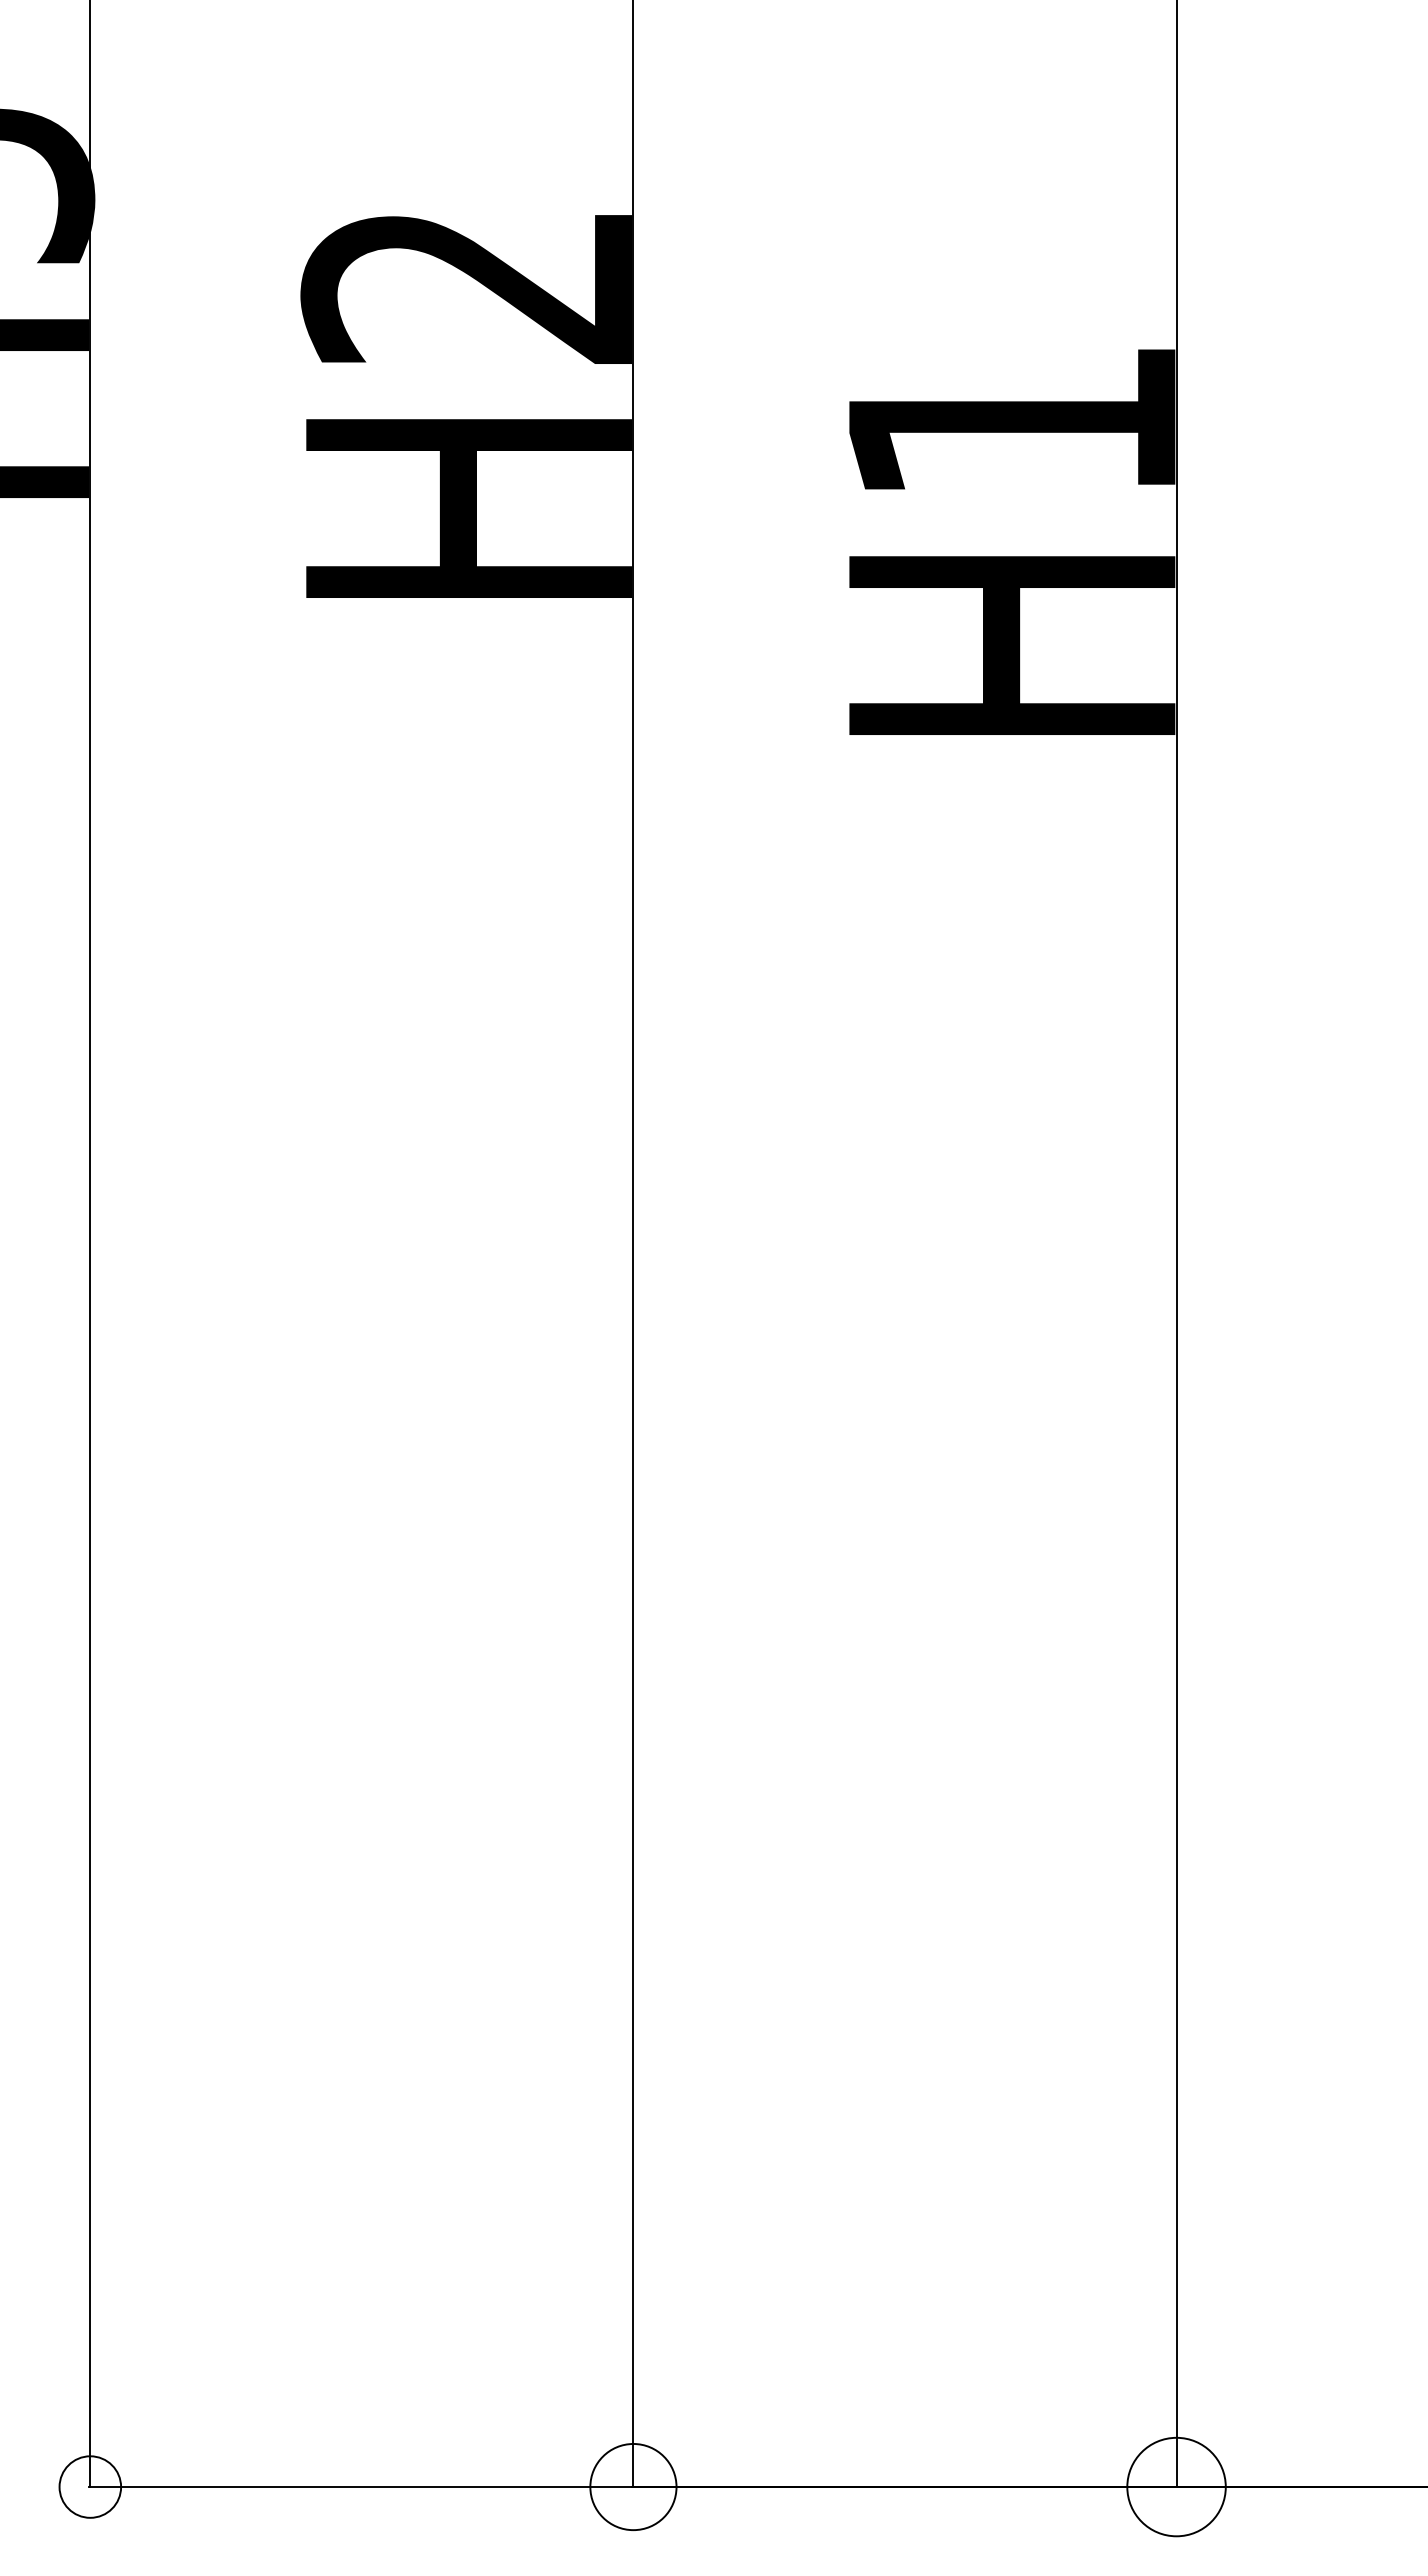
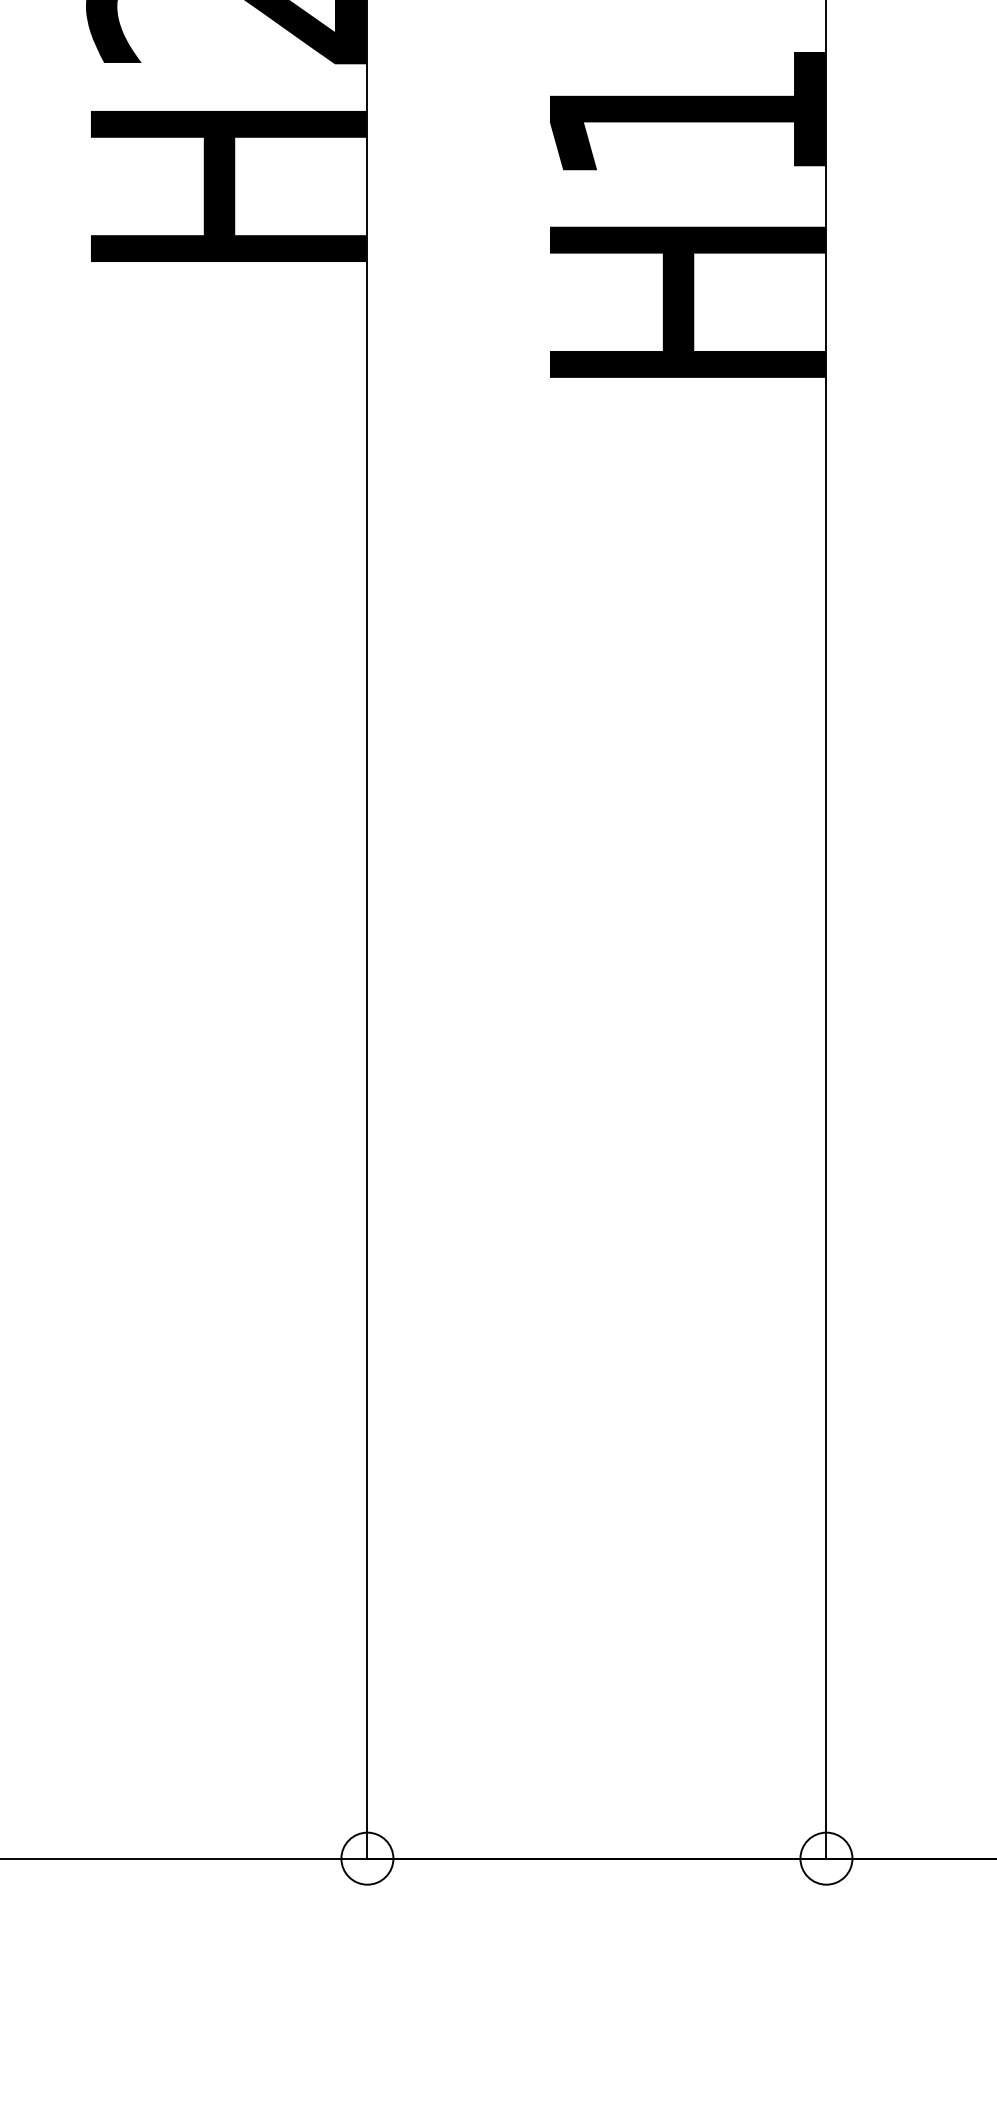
circle: (633, 2486) -> (367, 1858), size x0.71
circle: (1176, 2486) -> (826, 1858), size x0.62

